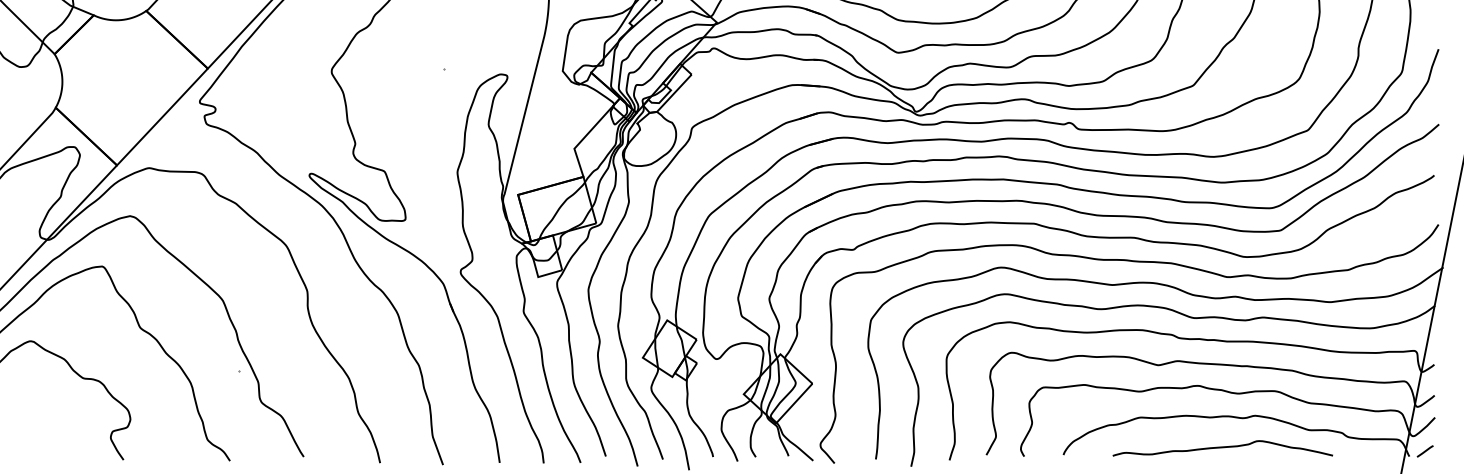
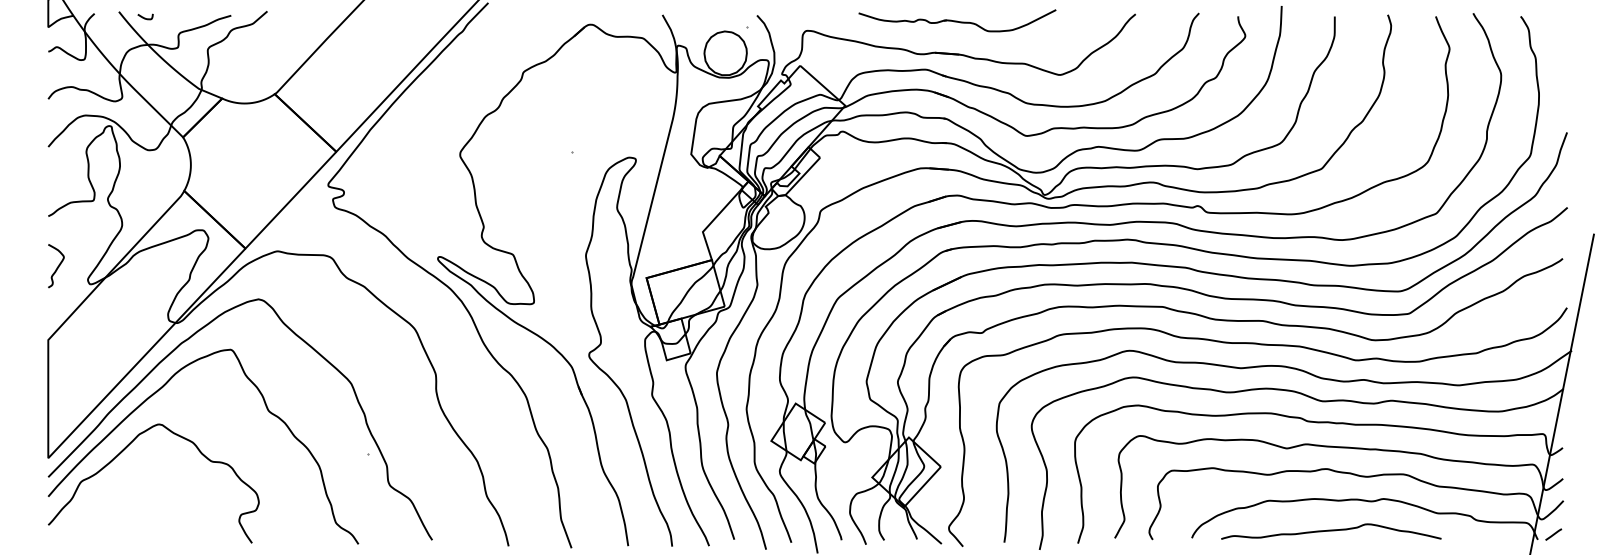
curve: (1223, 448) -> (1331, 531), moved

